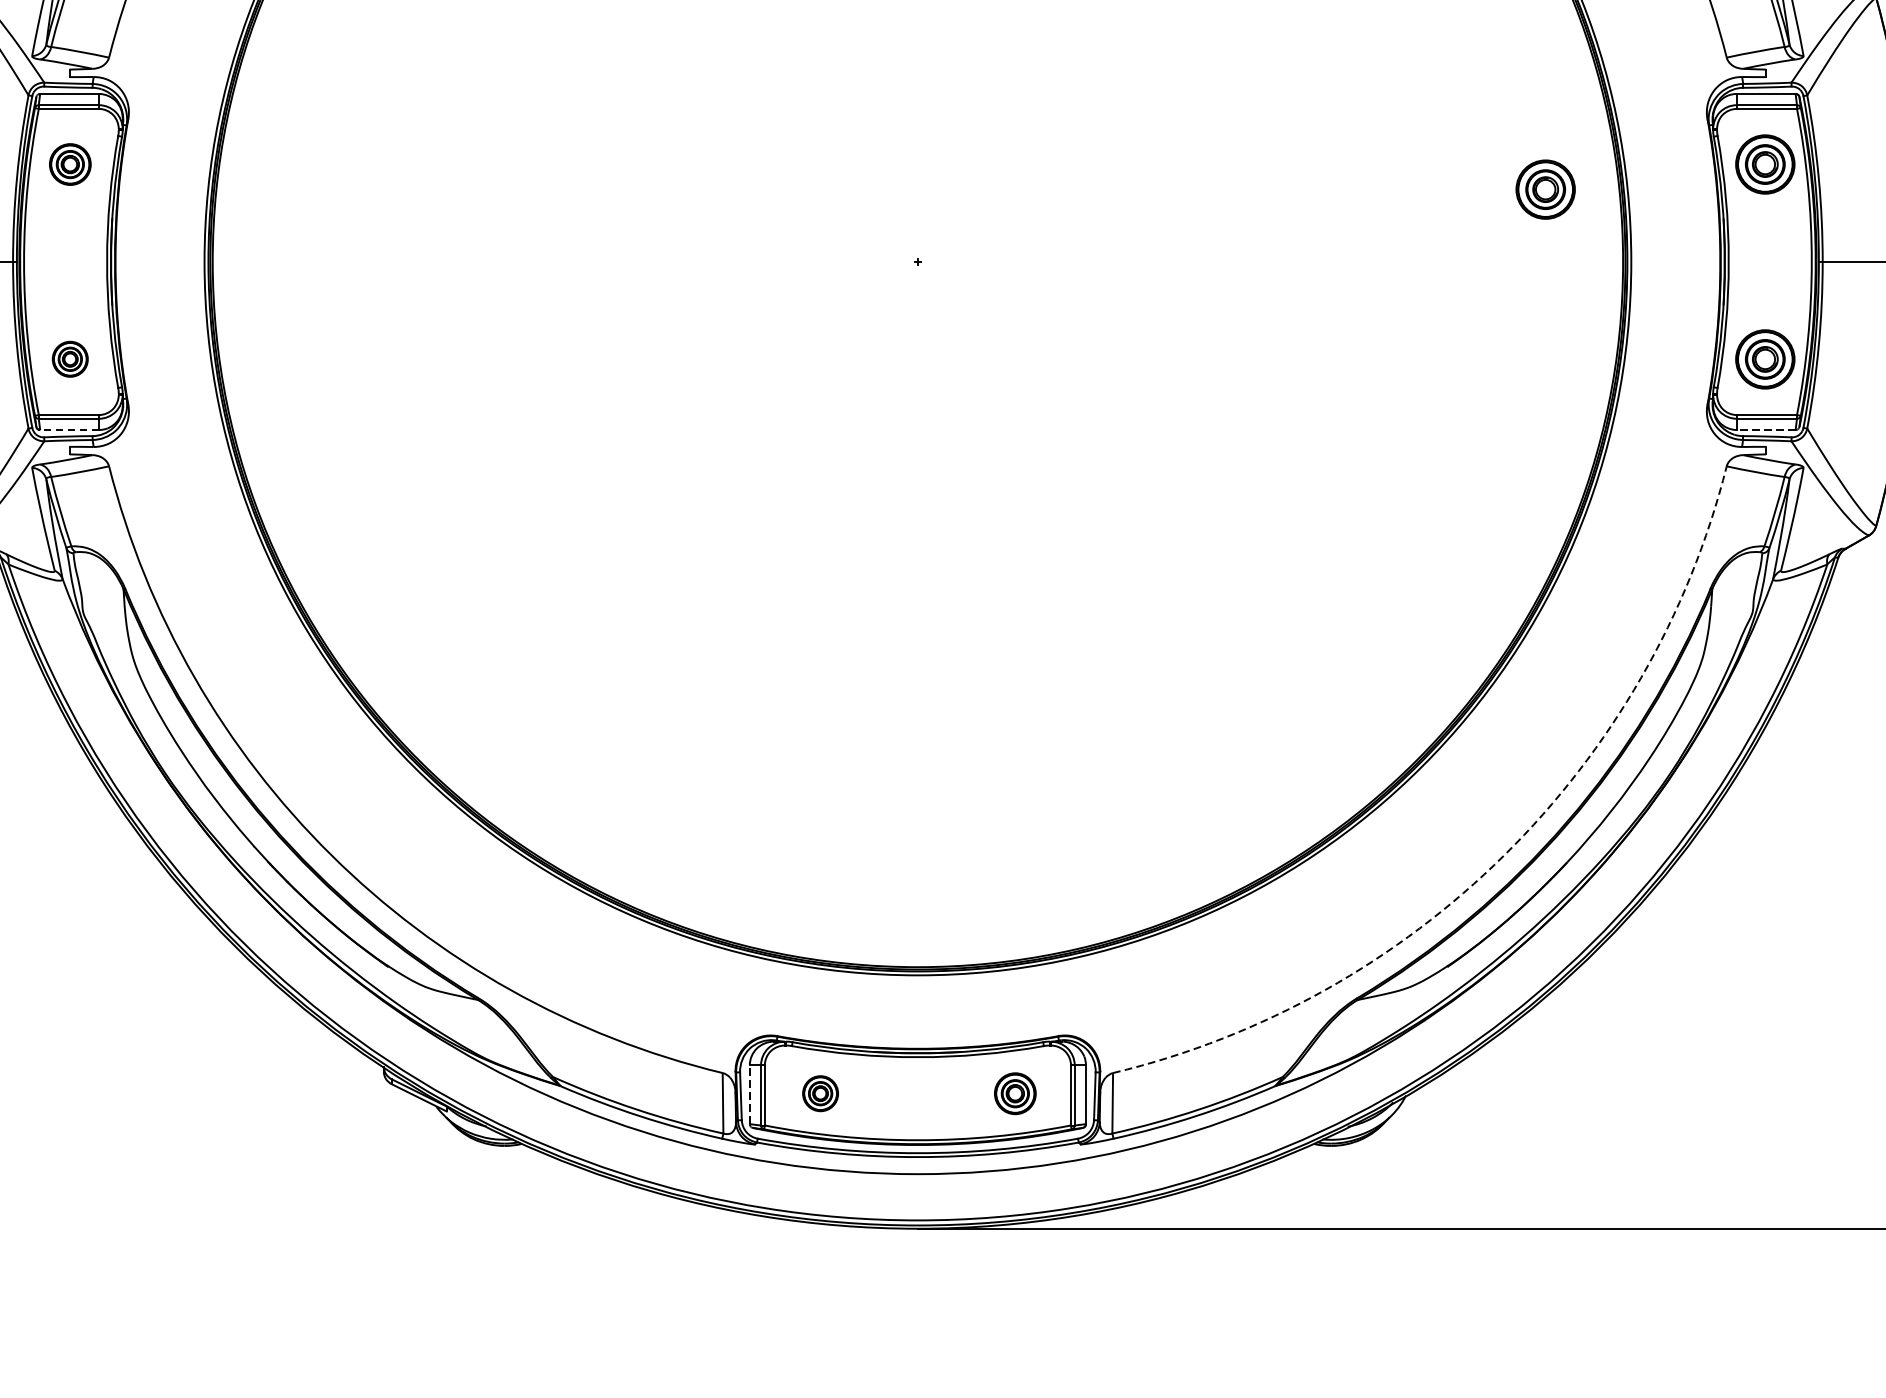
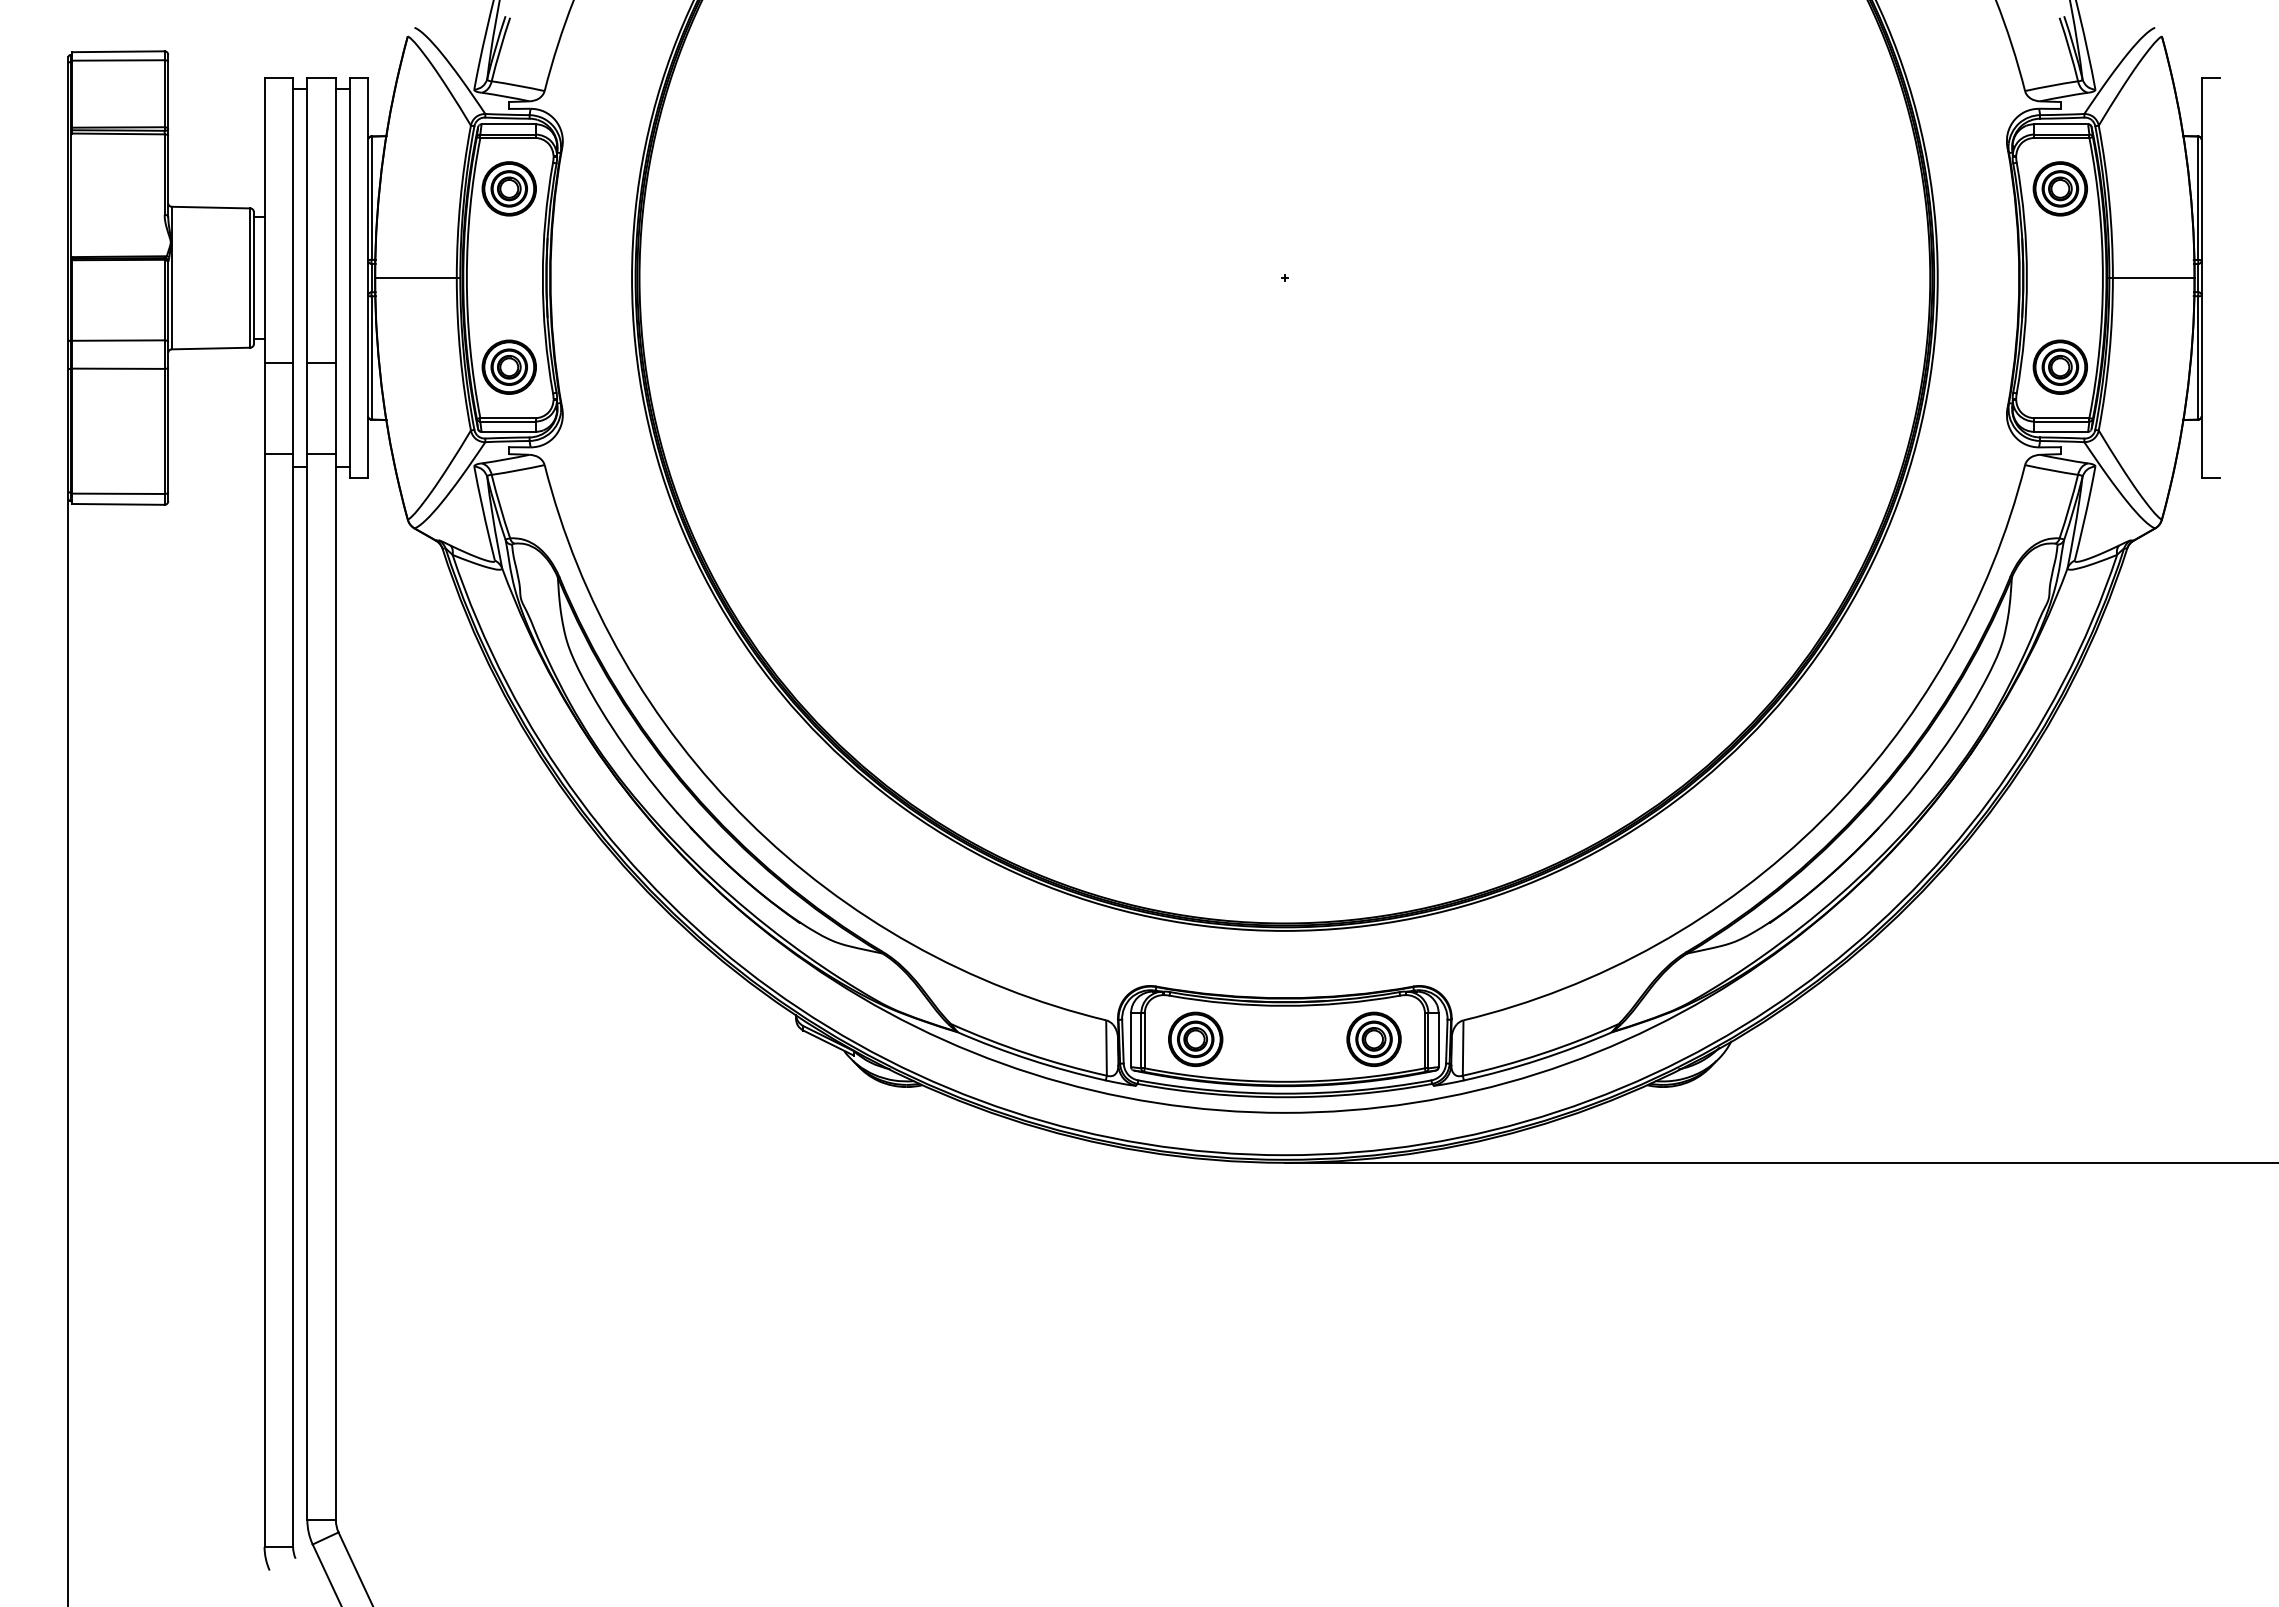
part: (69, 164) -> (508, 188), size x1.43
part: (1544, 189) -> (1858, 211), removed
part: (69, 358) -> (508, 366), size x1.67
line: (69, 429) -> (508, 431), dashed -> solid
line: (1765, 429) -> (2060, 431), dashed -> solid
arc: (1504, 854) -> (1821, 820), dashed -> solid
part: (820, 1092) -> (1195, 1038), size x1.67
part: (1014, 1092) -> (1373, 1038), size x1.43
line: (750, 1093) -> (1131, 1039), dashed -> solid

